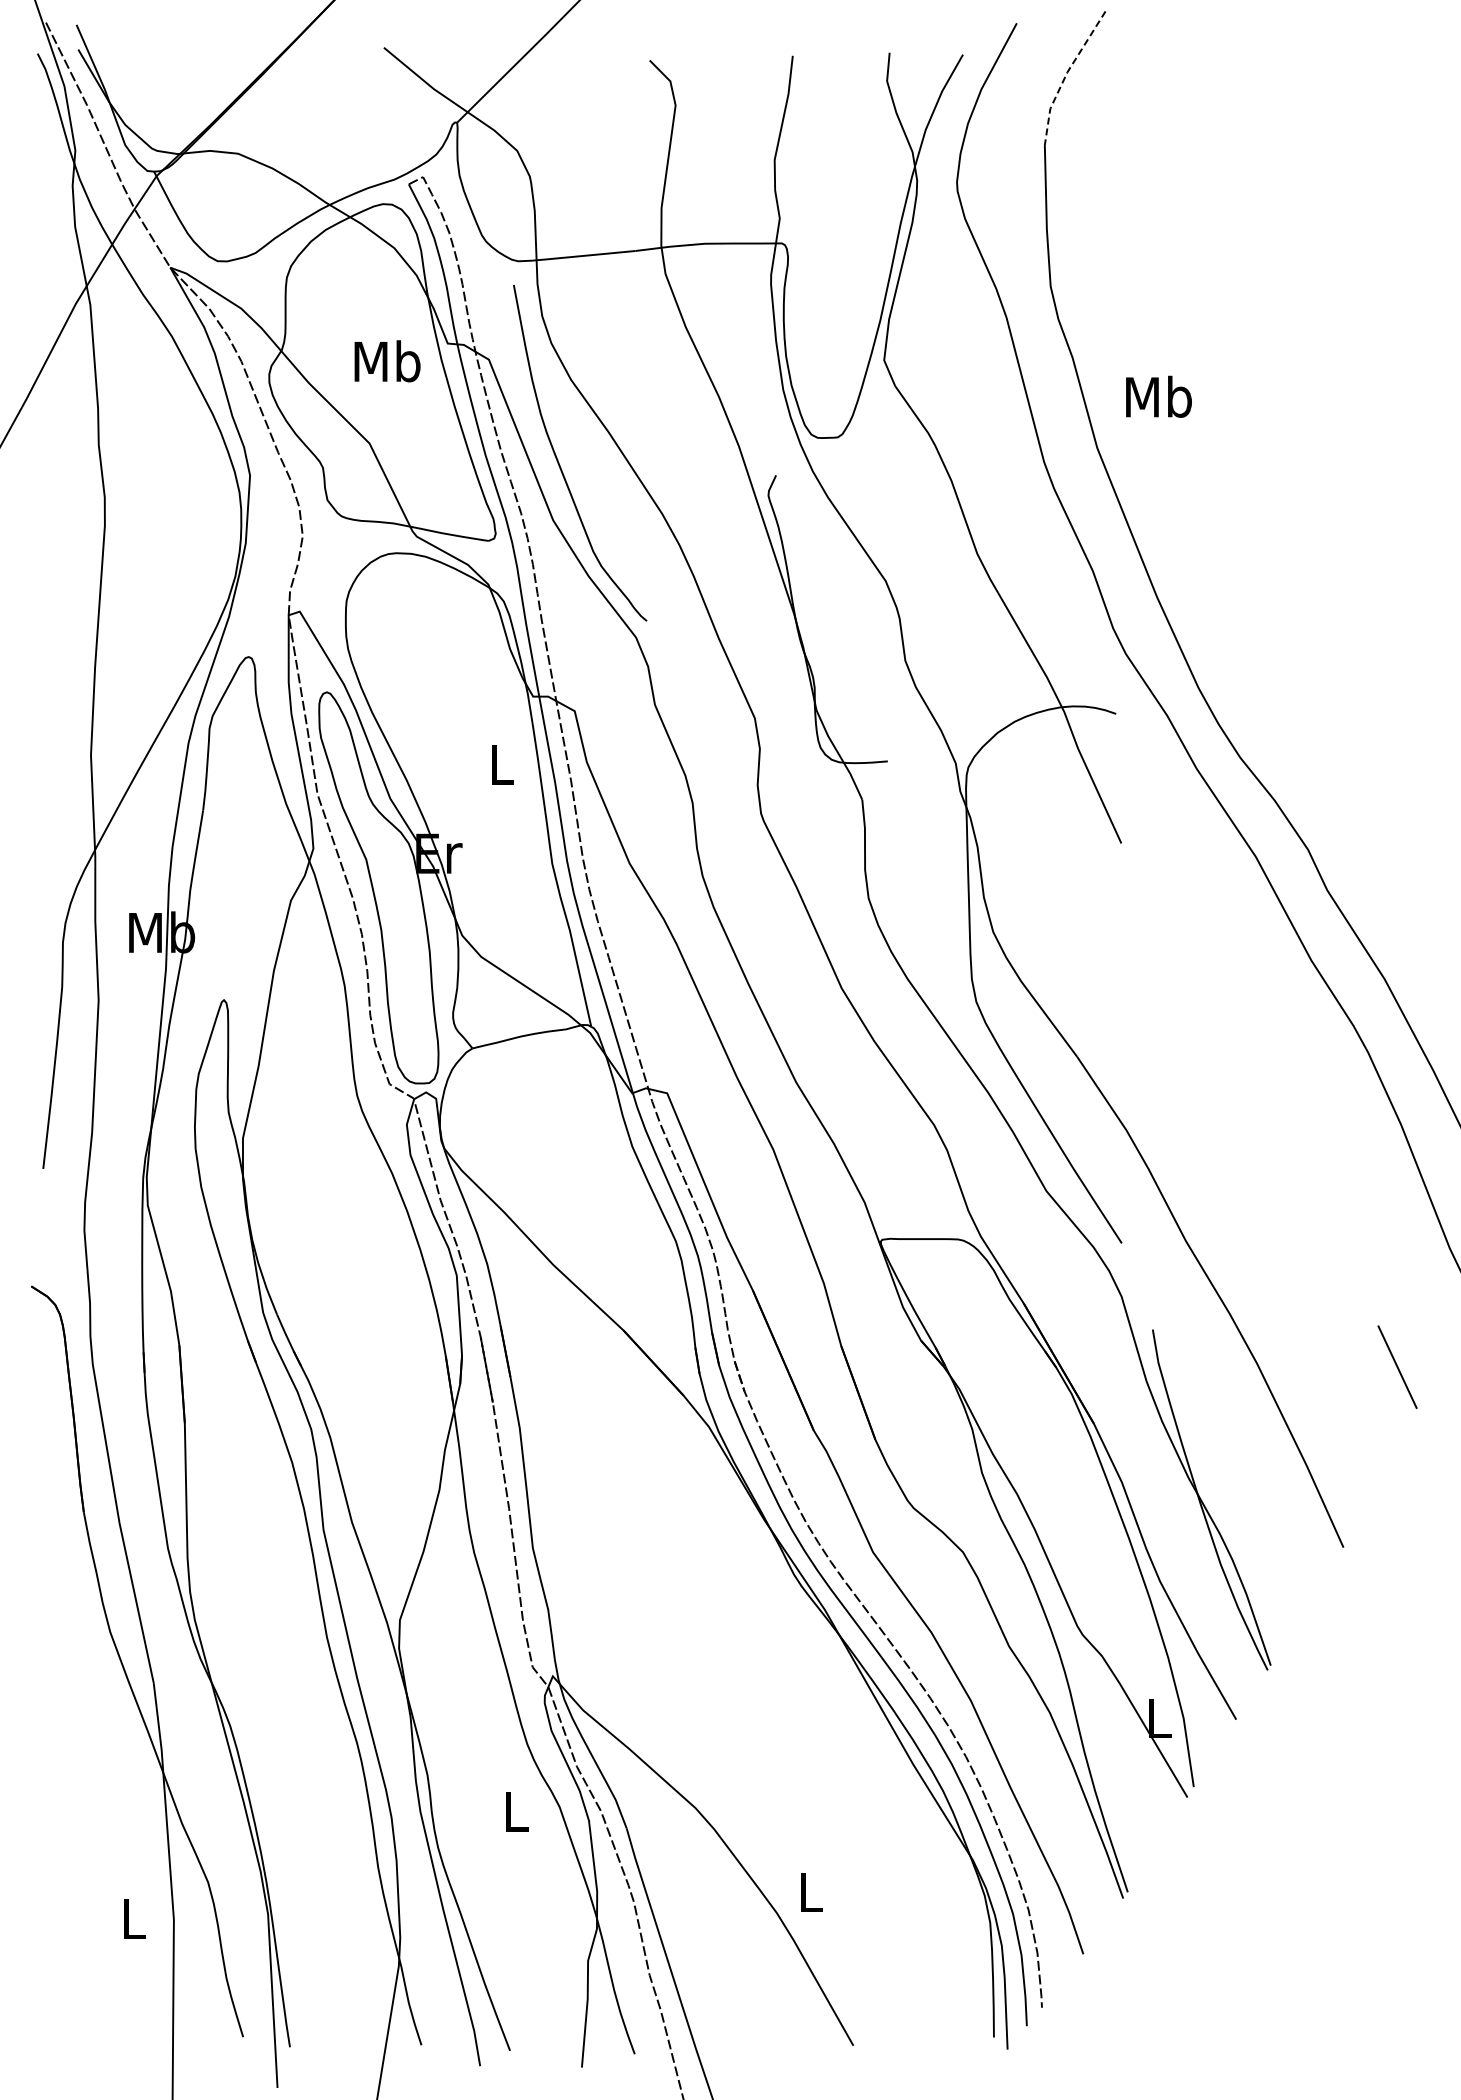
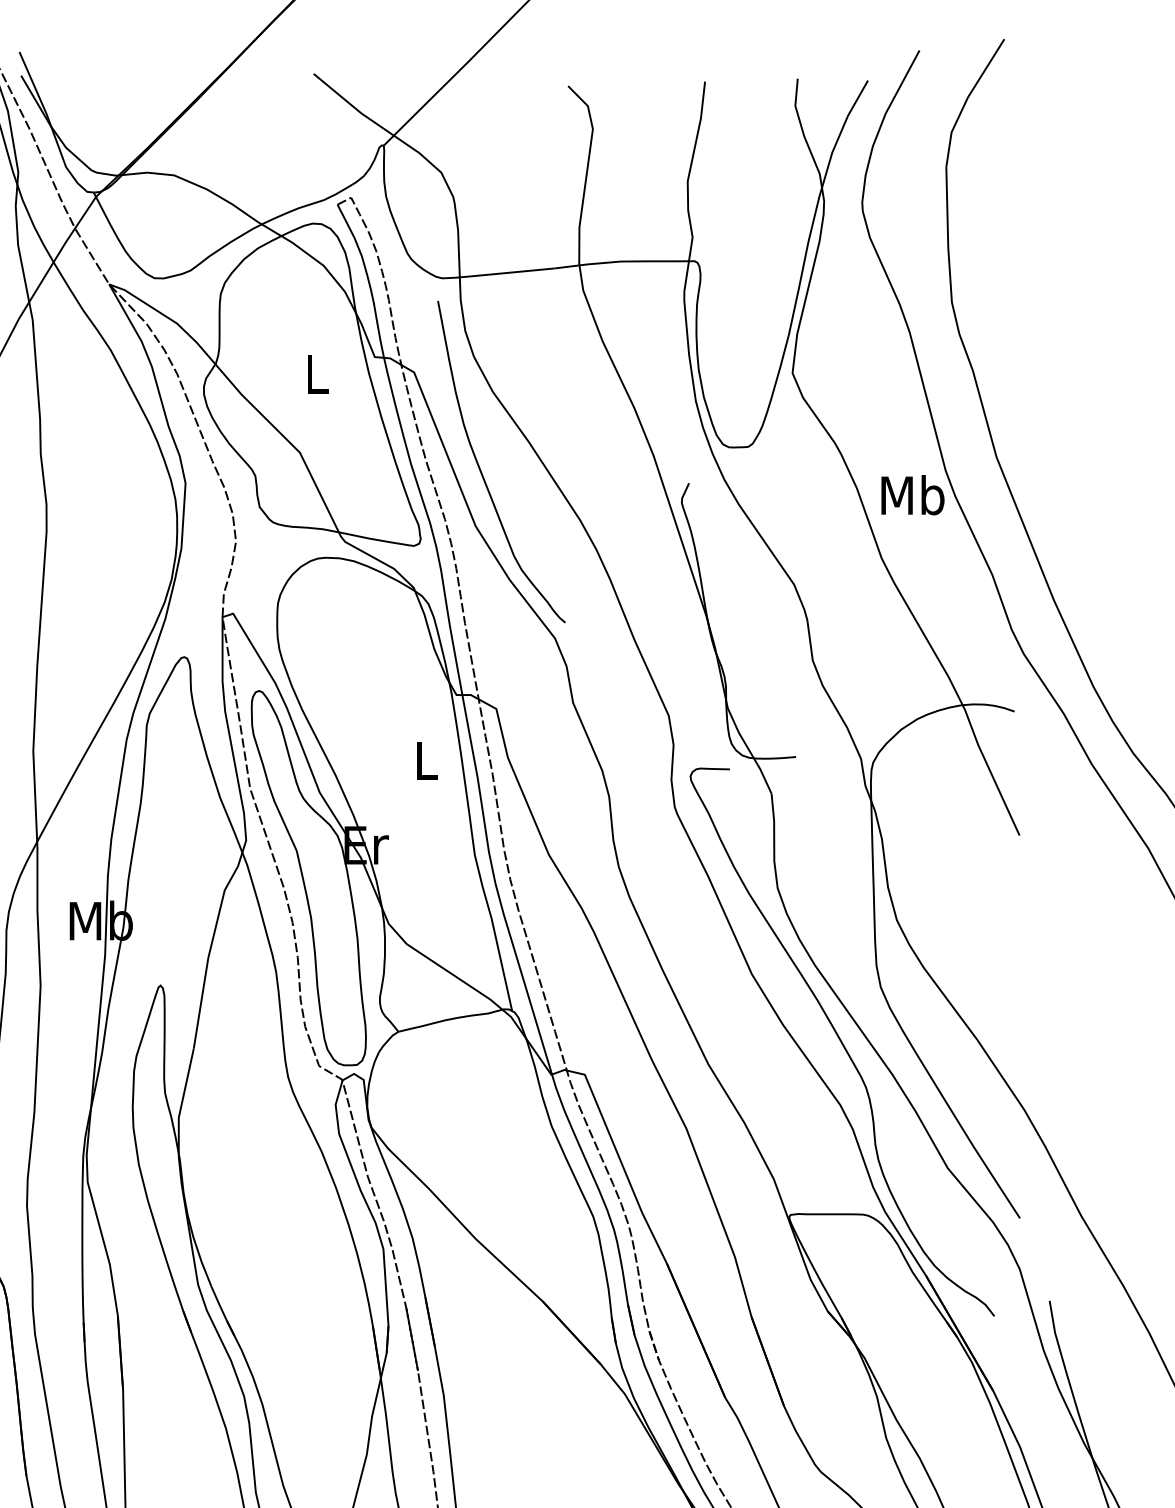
line: (1066, 74) -> (967, 99), dashed -> solid
text: (387, 361) -> (317, 374), Mb -> L
text: (1158, 396) -> (912, 494), moved
curve: (935, 1058) -> (841, 1041), added

